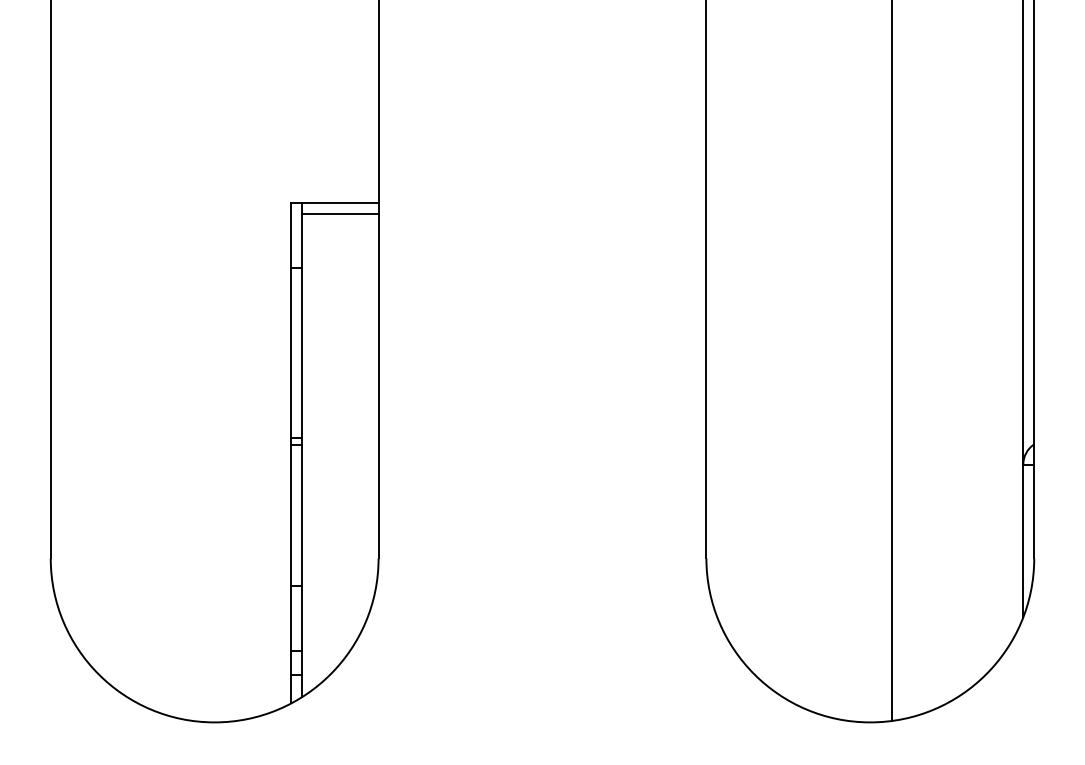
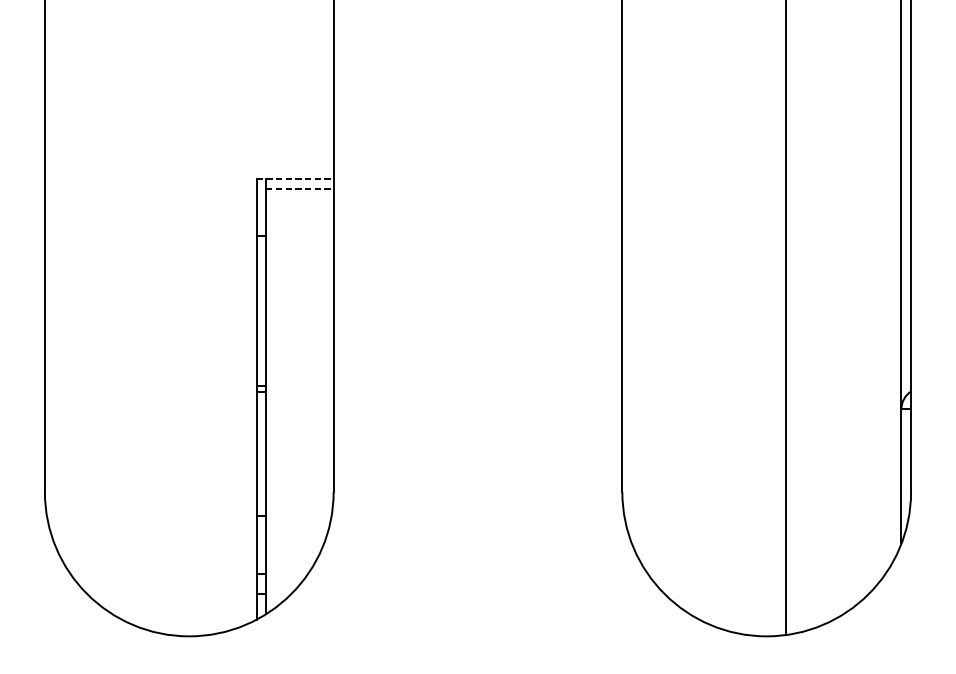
line: (334, 203) -> (294, 179), solid -> dashed
line: (340, 214) -> (300, 189), solid -> dashed

